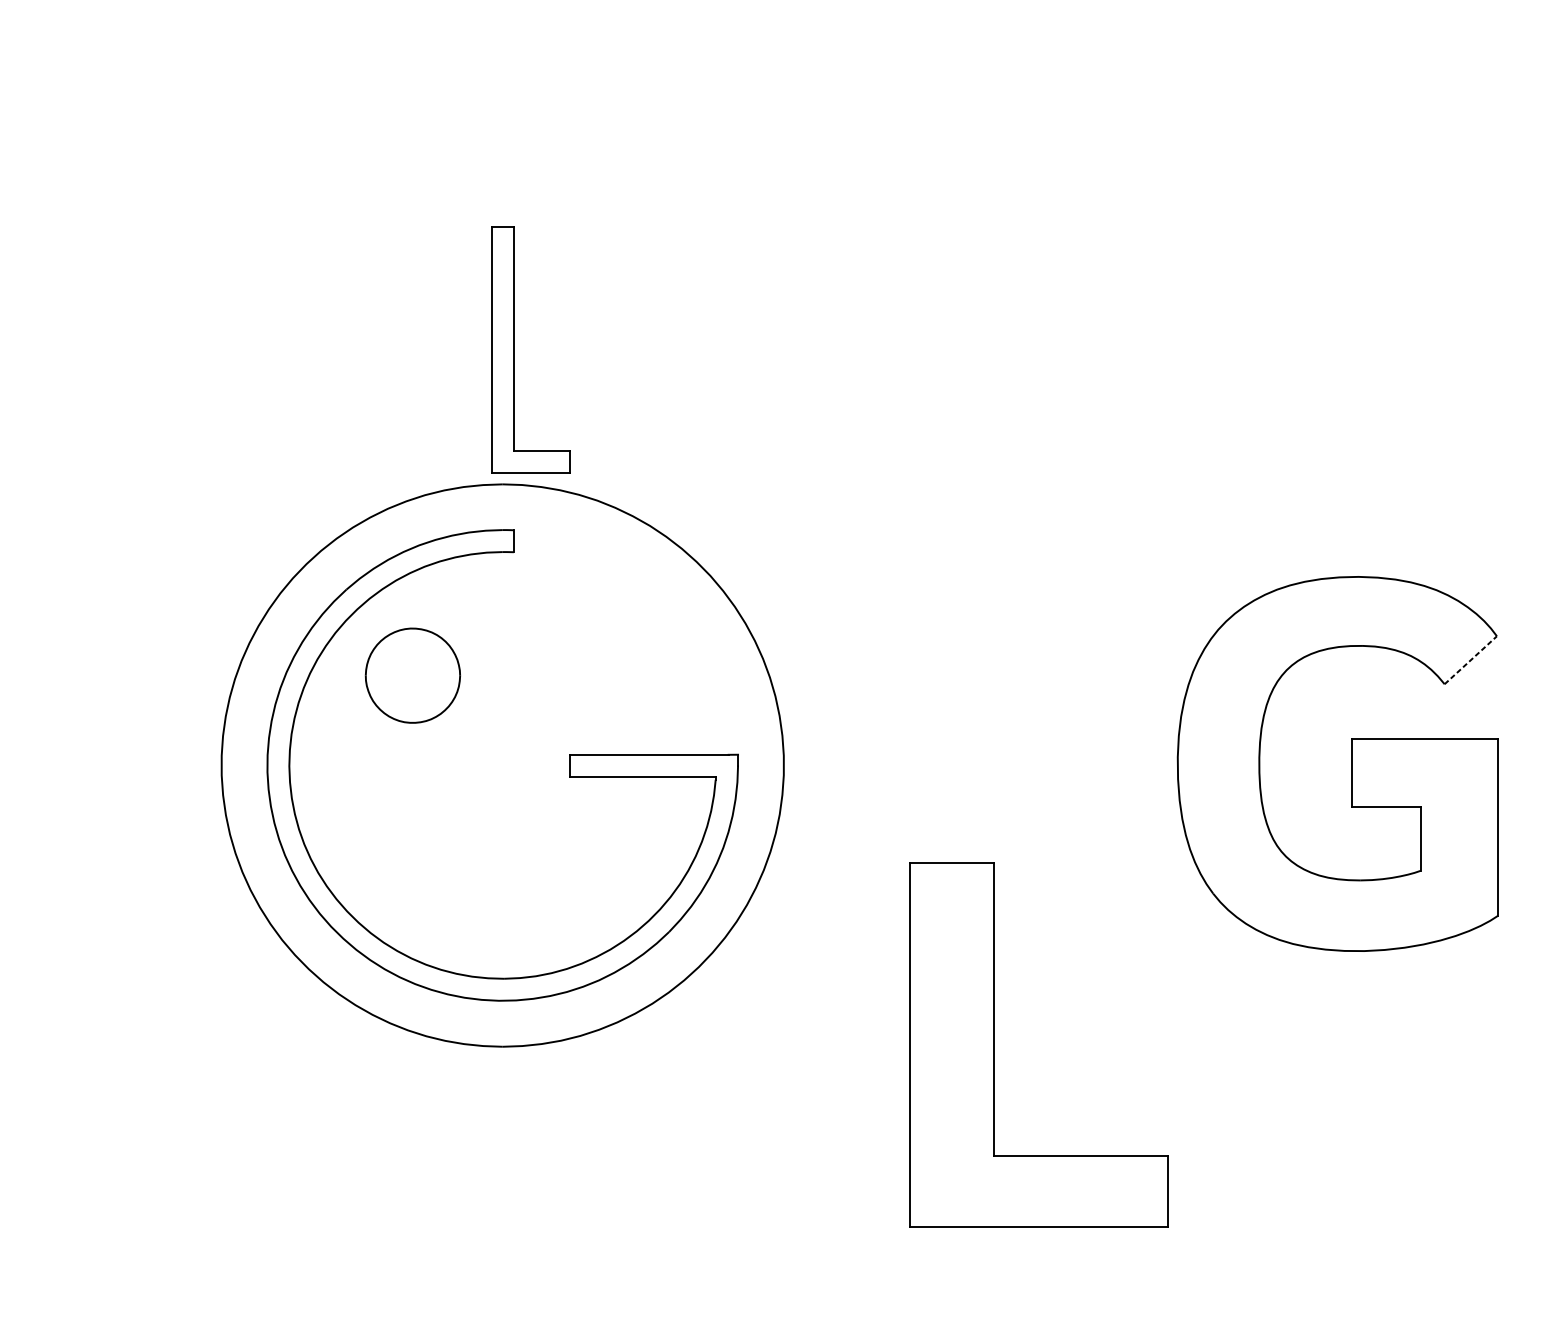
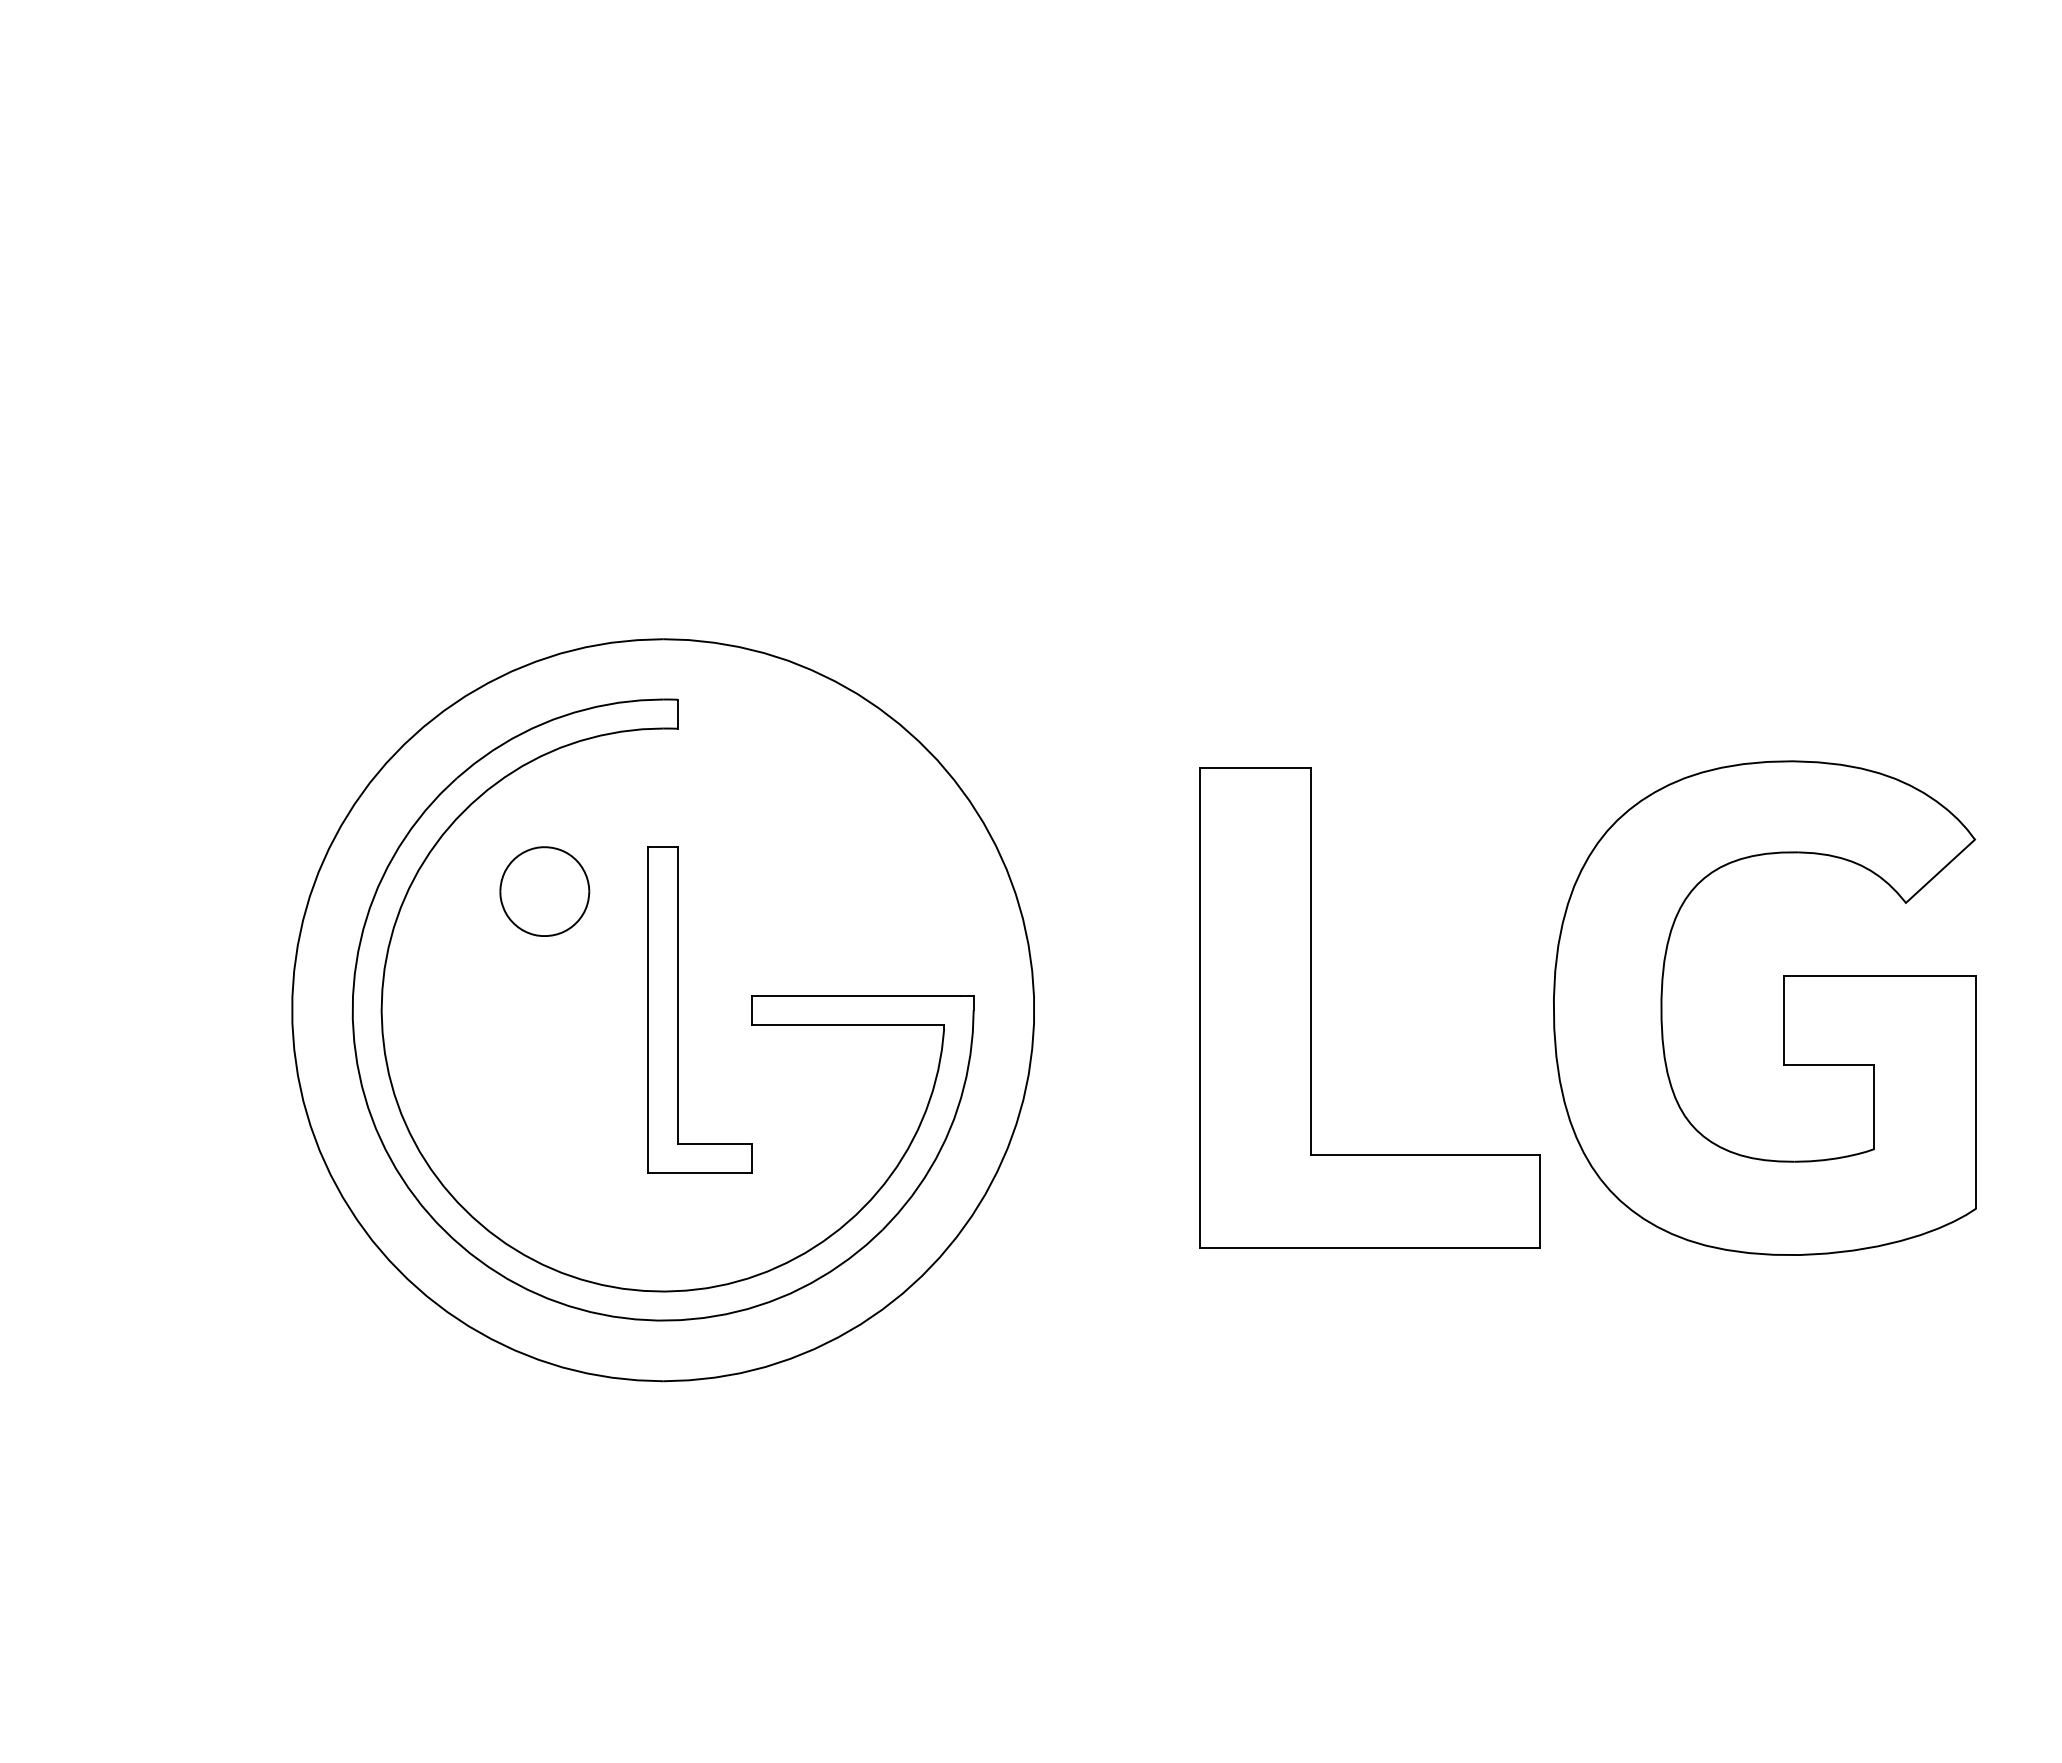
part: (514, 349) -> (678, 1009), moved
line: (1470, 660) -> (1940, 871), dashed -> solid
part: (412, 675) -> (544, 891), size x0.71
part: (994, 1044) -> (1311, 1007), moved

